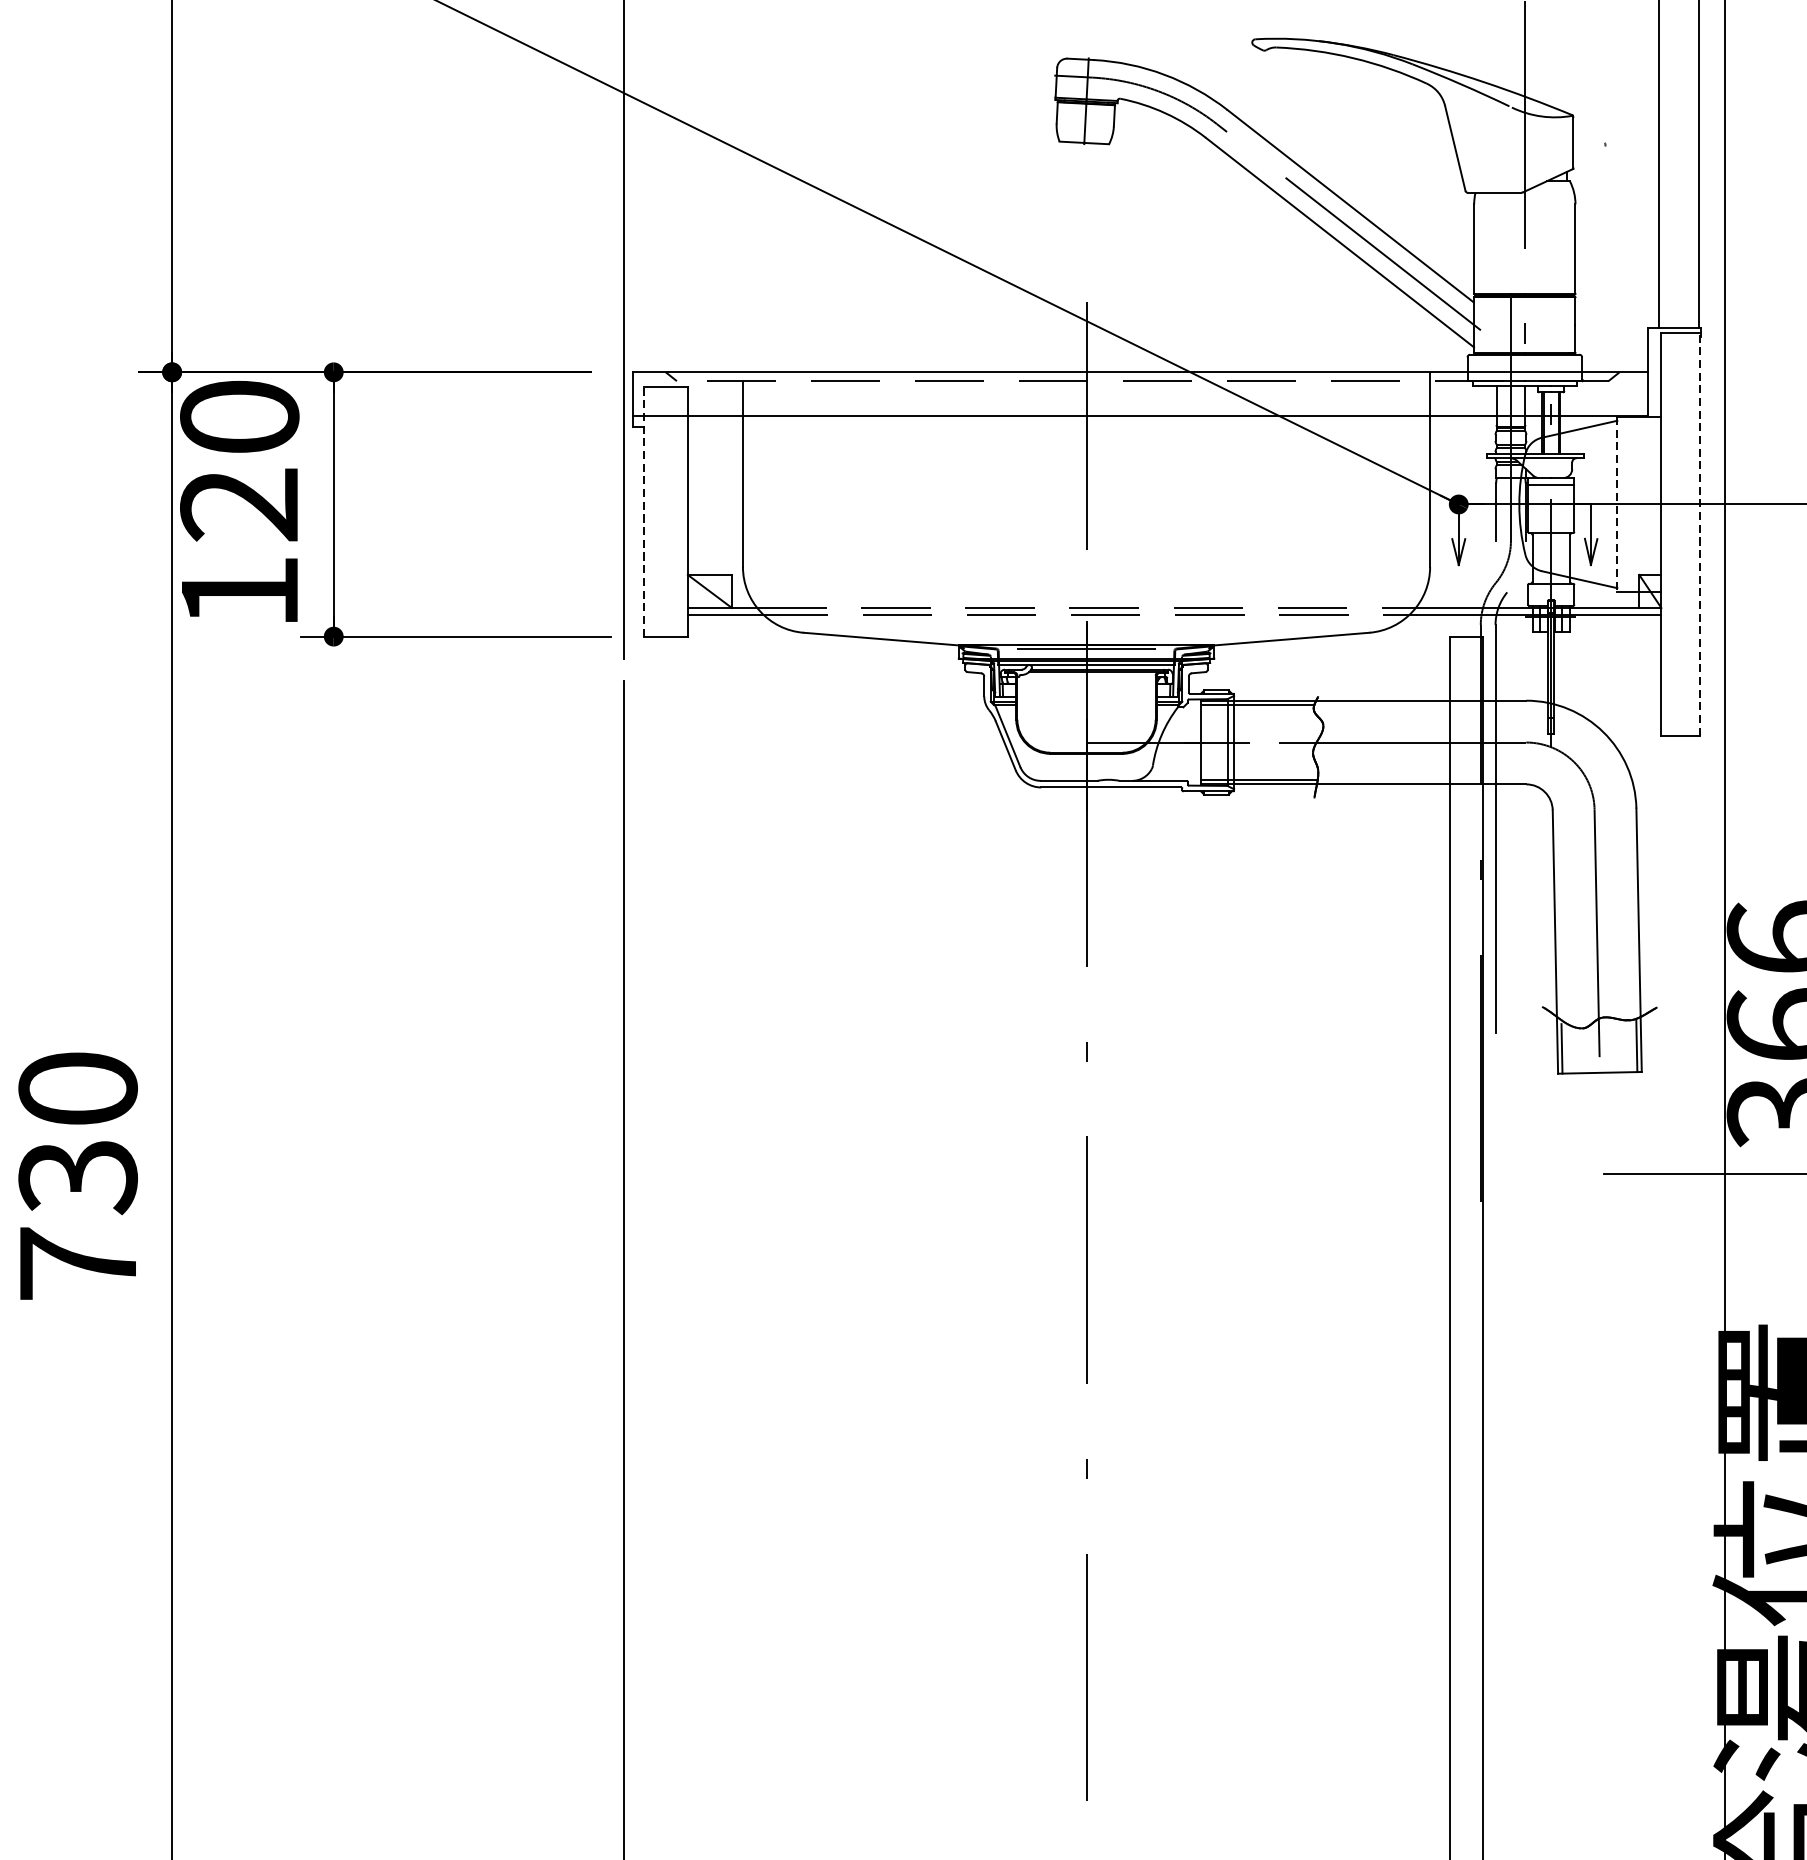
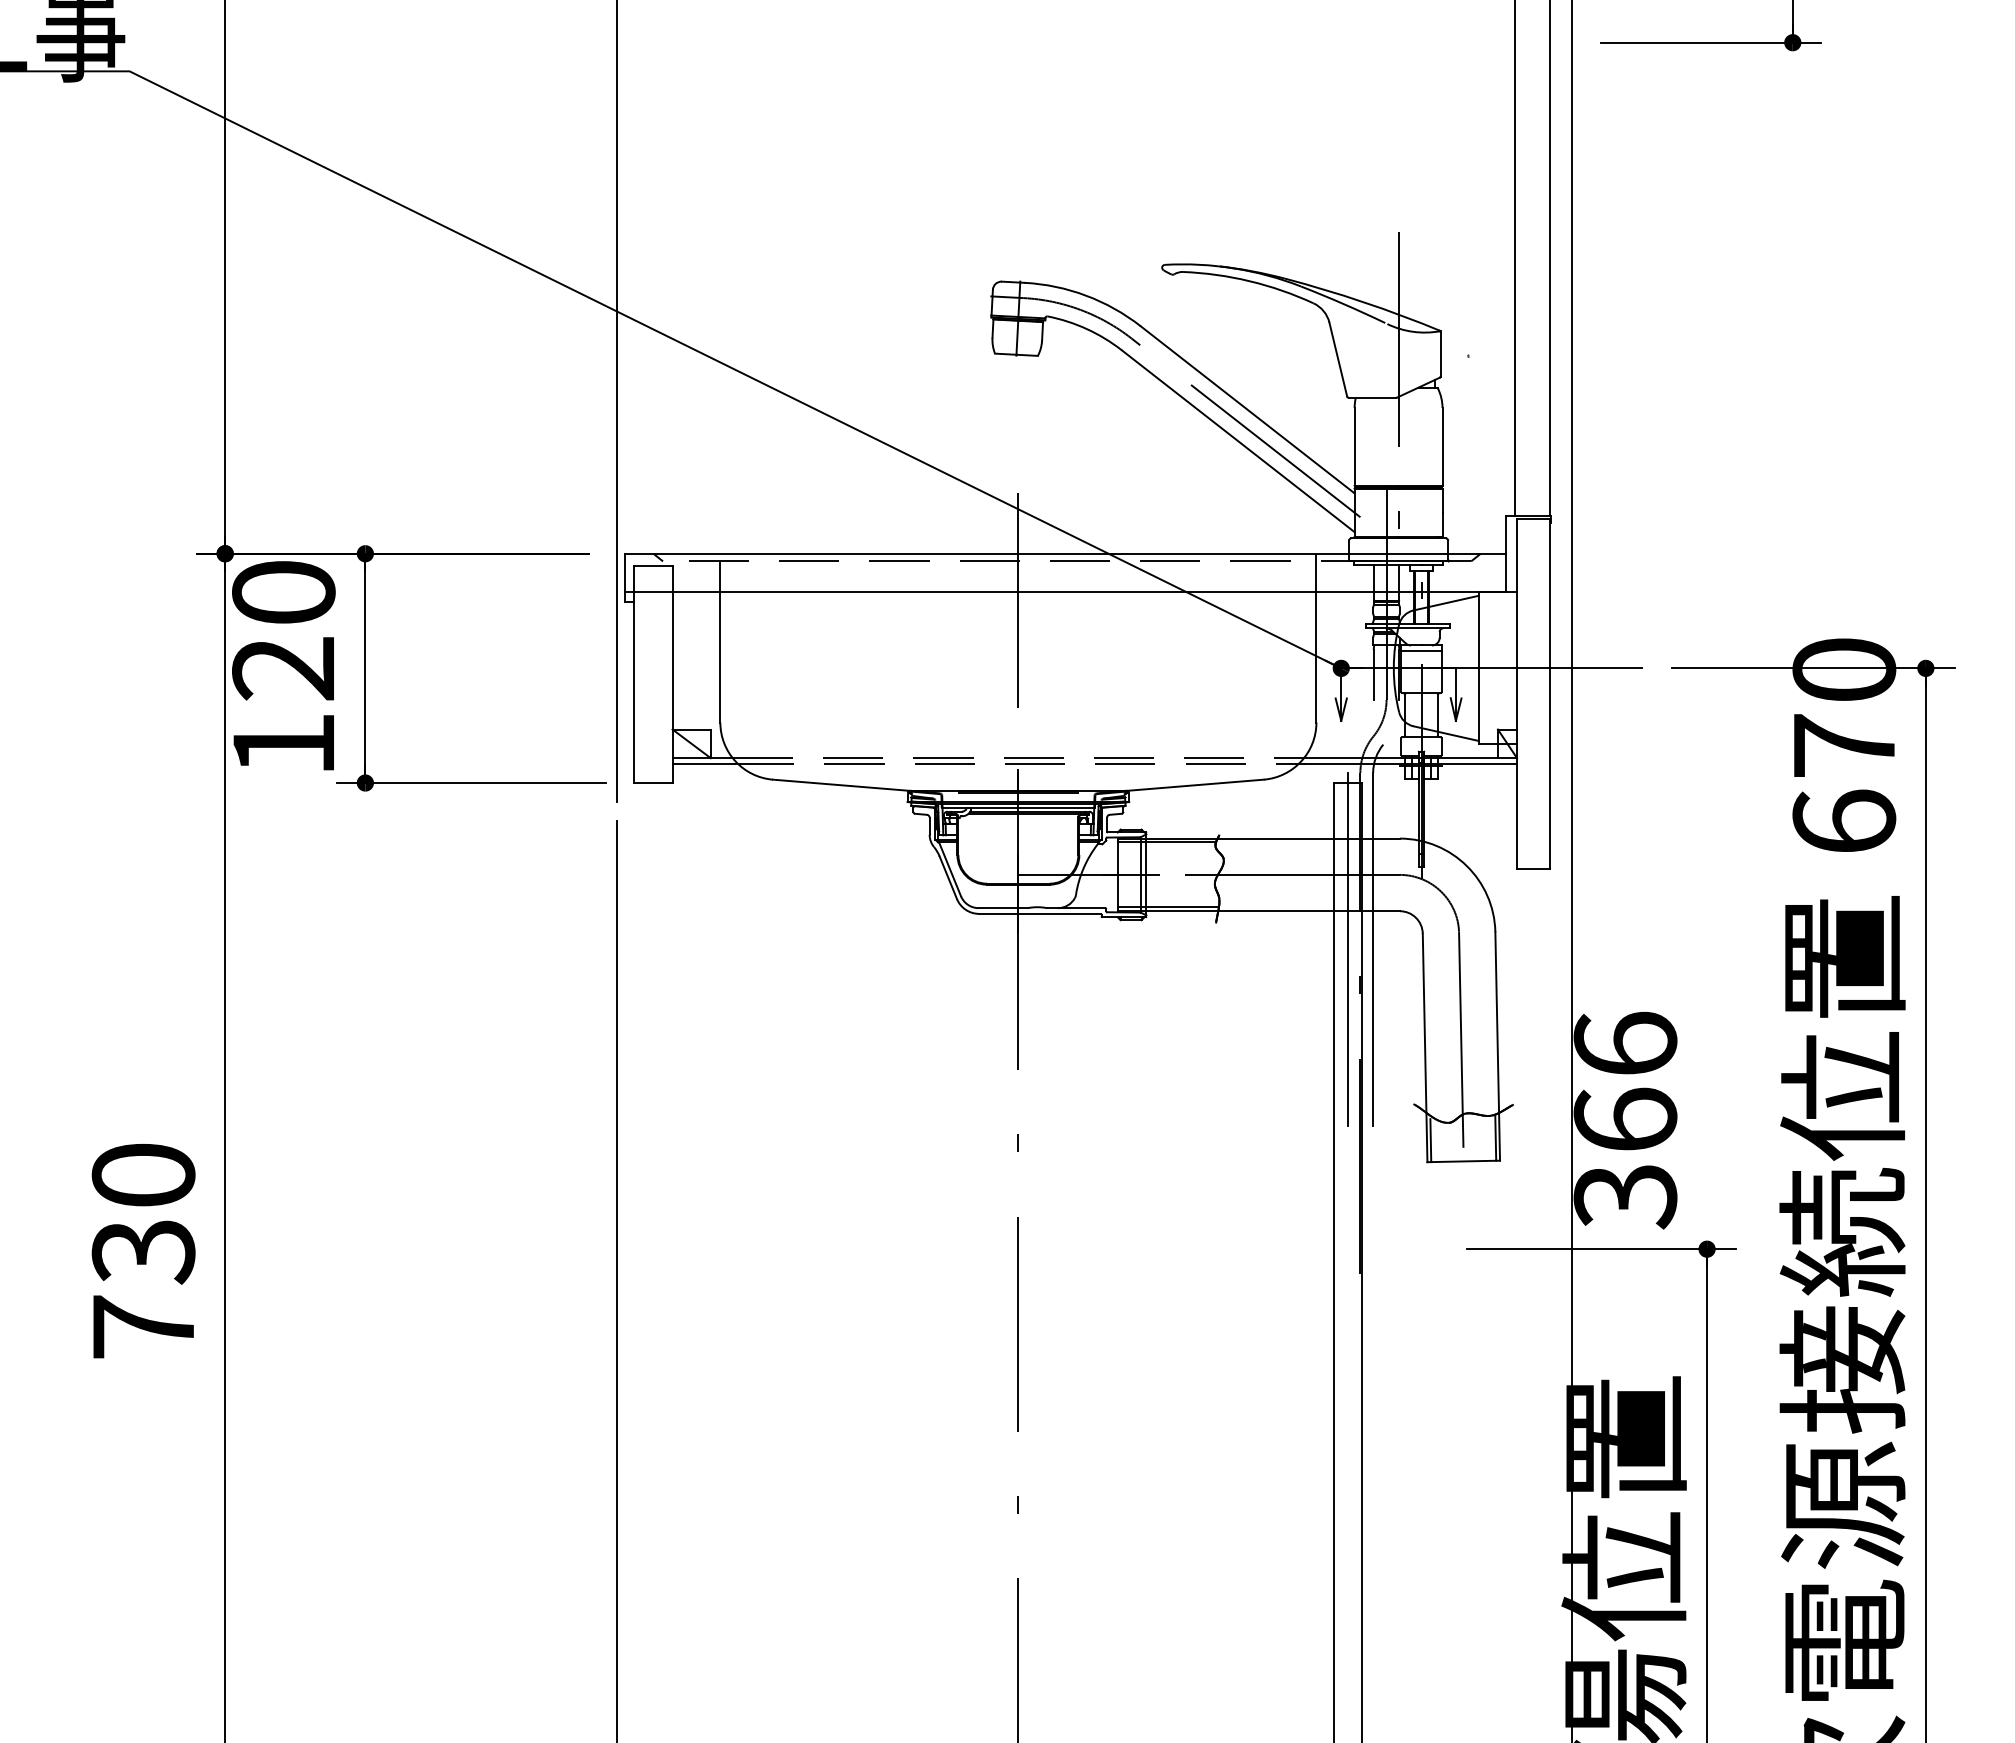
line: (1616, 504) -> (1478, 668), dashed -> solid
line: (643, 511) -> (634, 674), dashed -> solid
line: (1699, 534) -> (1550, 694), dashed -> solid
line: (1465, 828) -> (1347, 949), added

